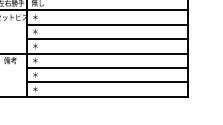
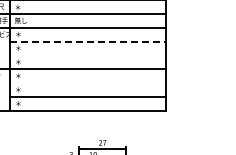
line: (108, 24) -> (88, 41), solid -> dashed
line: (108, 39) -> (88, 55), removed
line: (108, 68) -> (88, 83), removed

